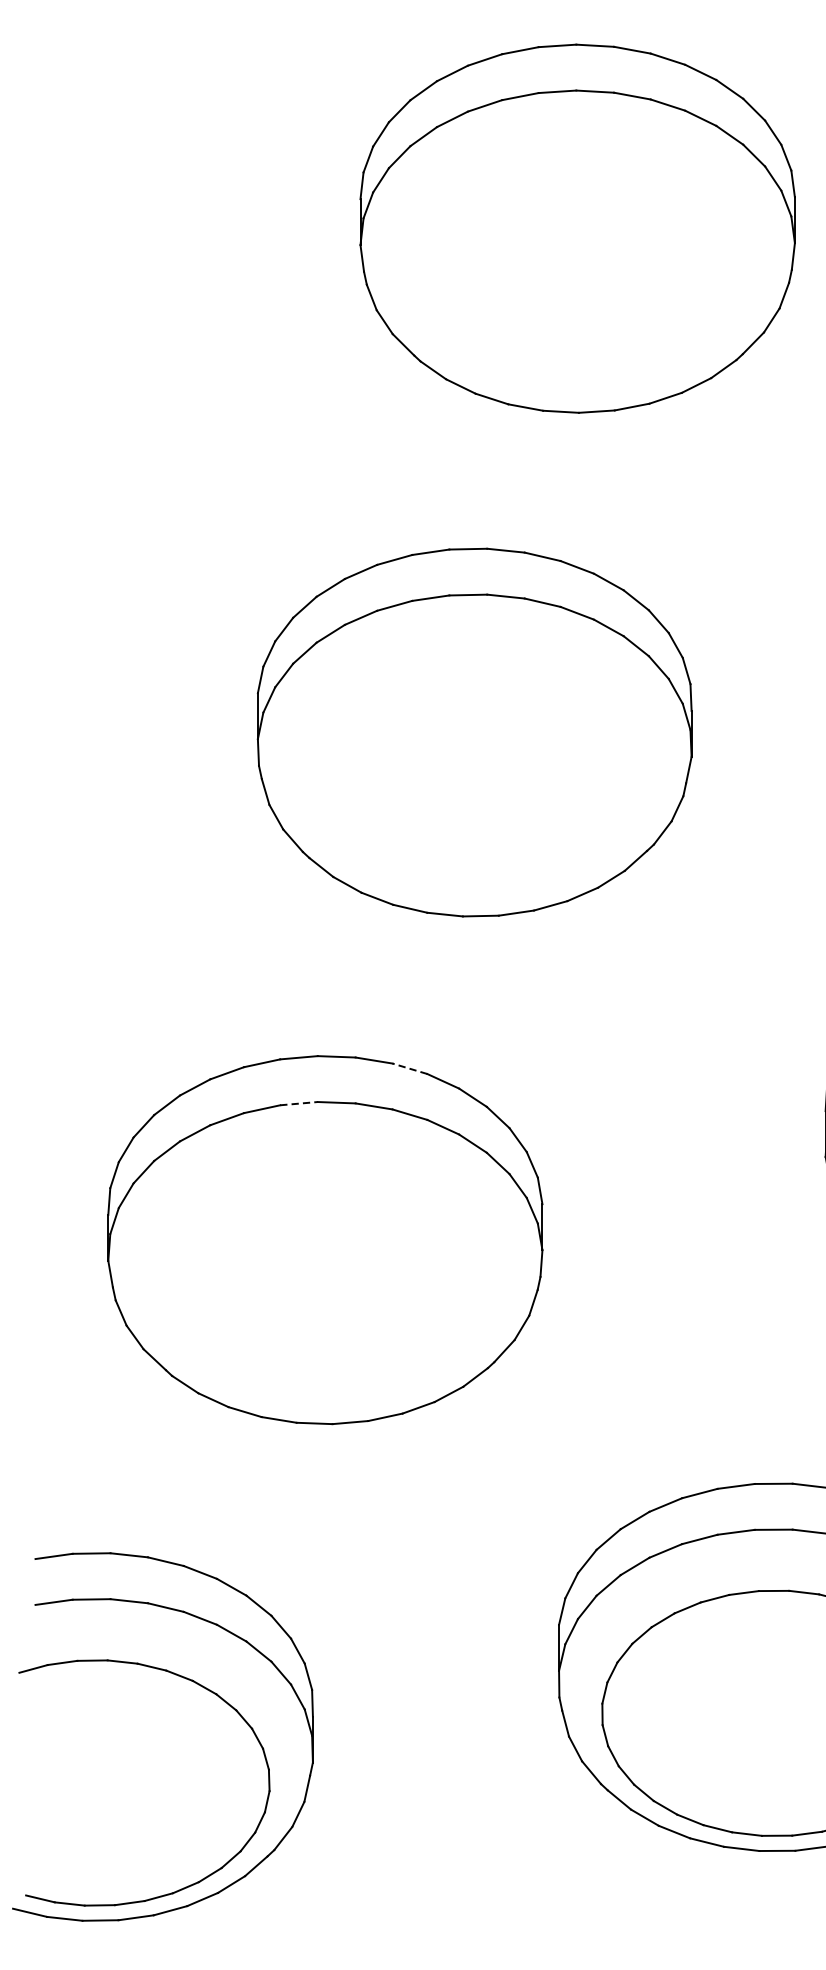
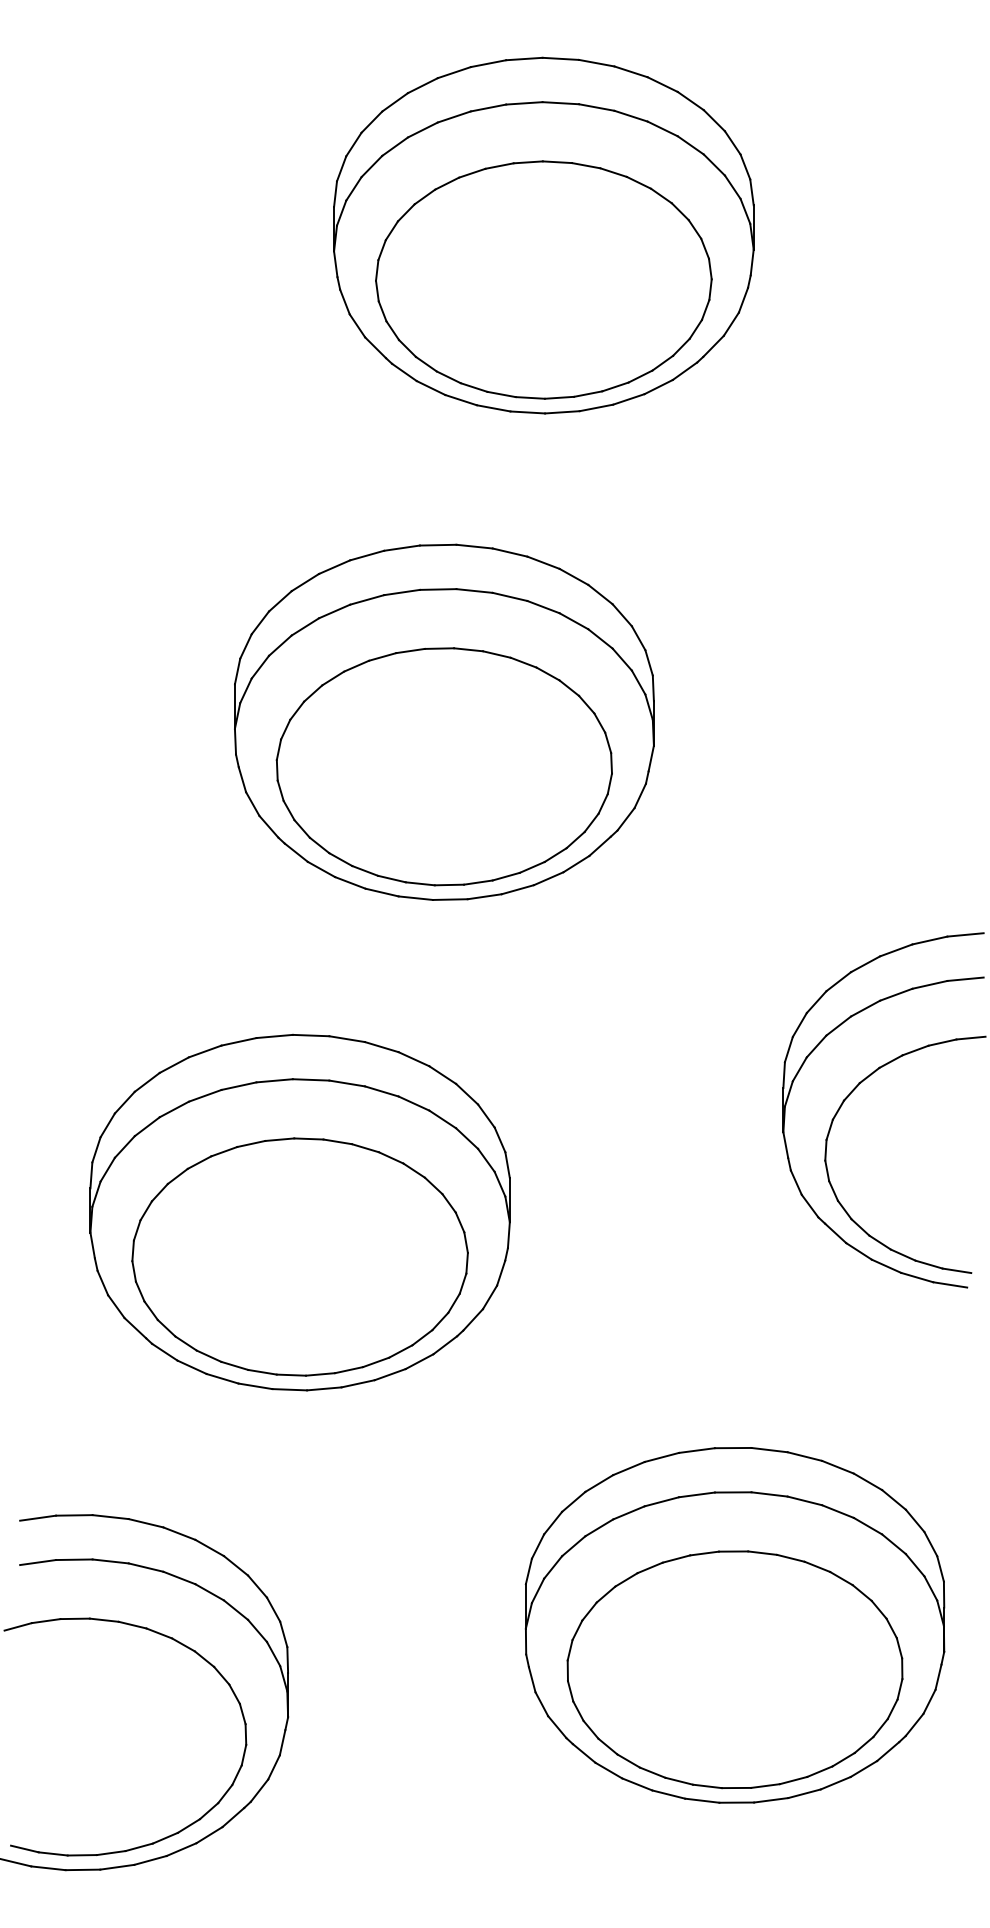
part: (577, 274) -> (543, 279), added
part: (473, 778) -> (443, 766), added
line: (409, 1069) -> (381, 1047), dashed -> solid
line: (299, 1103) -> (275, 1080), dashed -> solid
part: (324, 1285) -> (299, 1256), added

